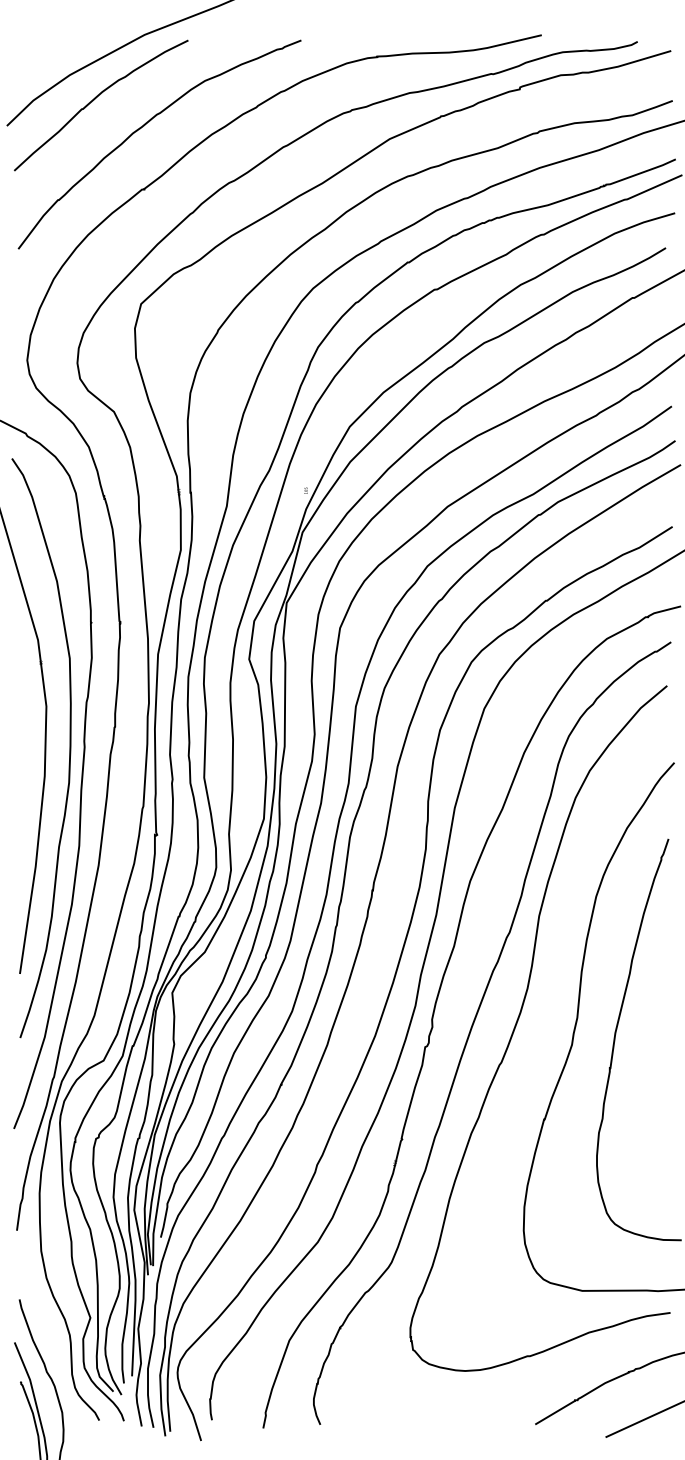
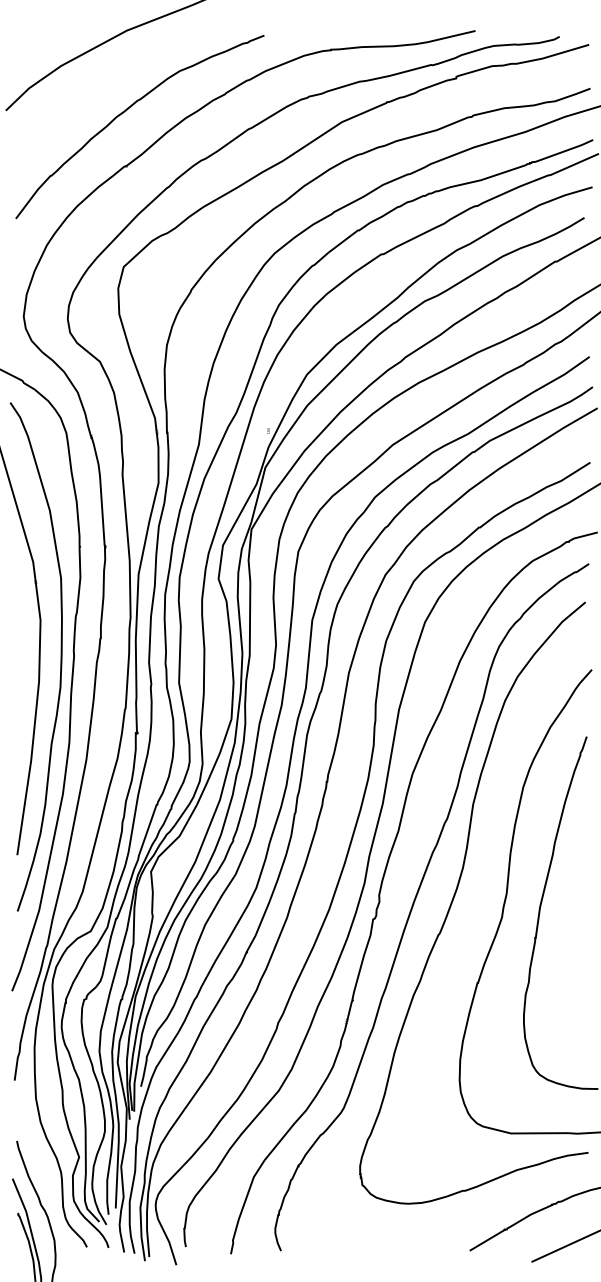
curve: (95, 99) -> (83, 87), removed

